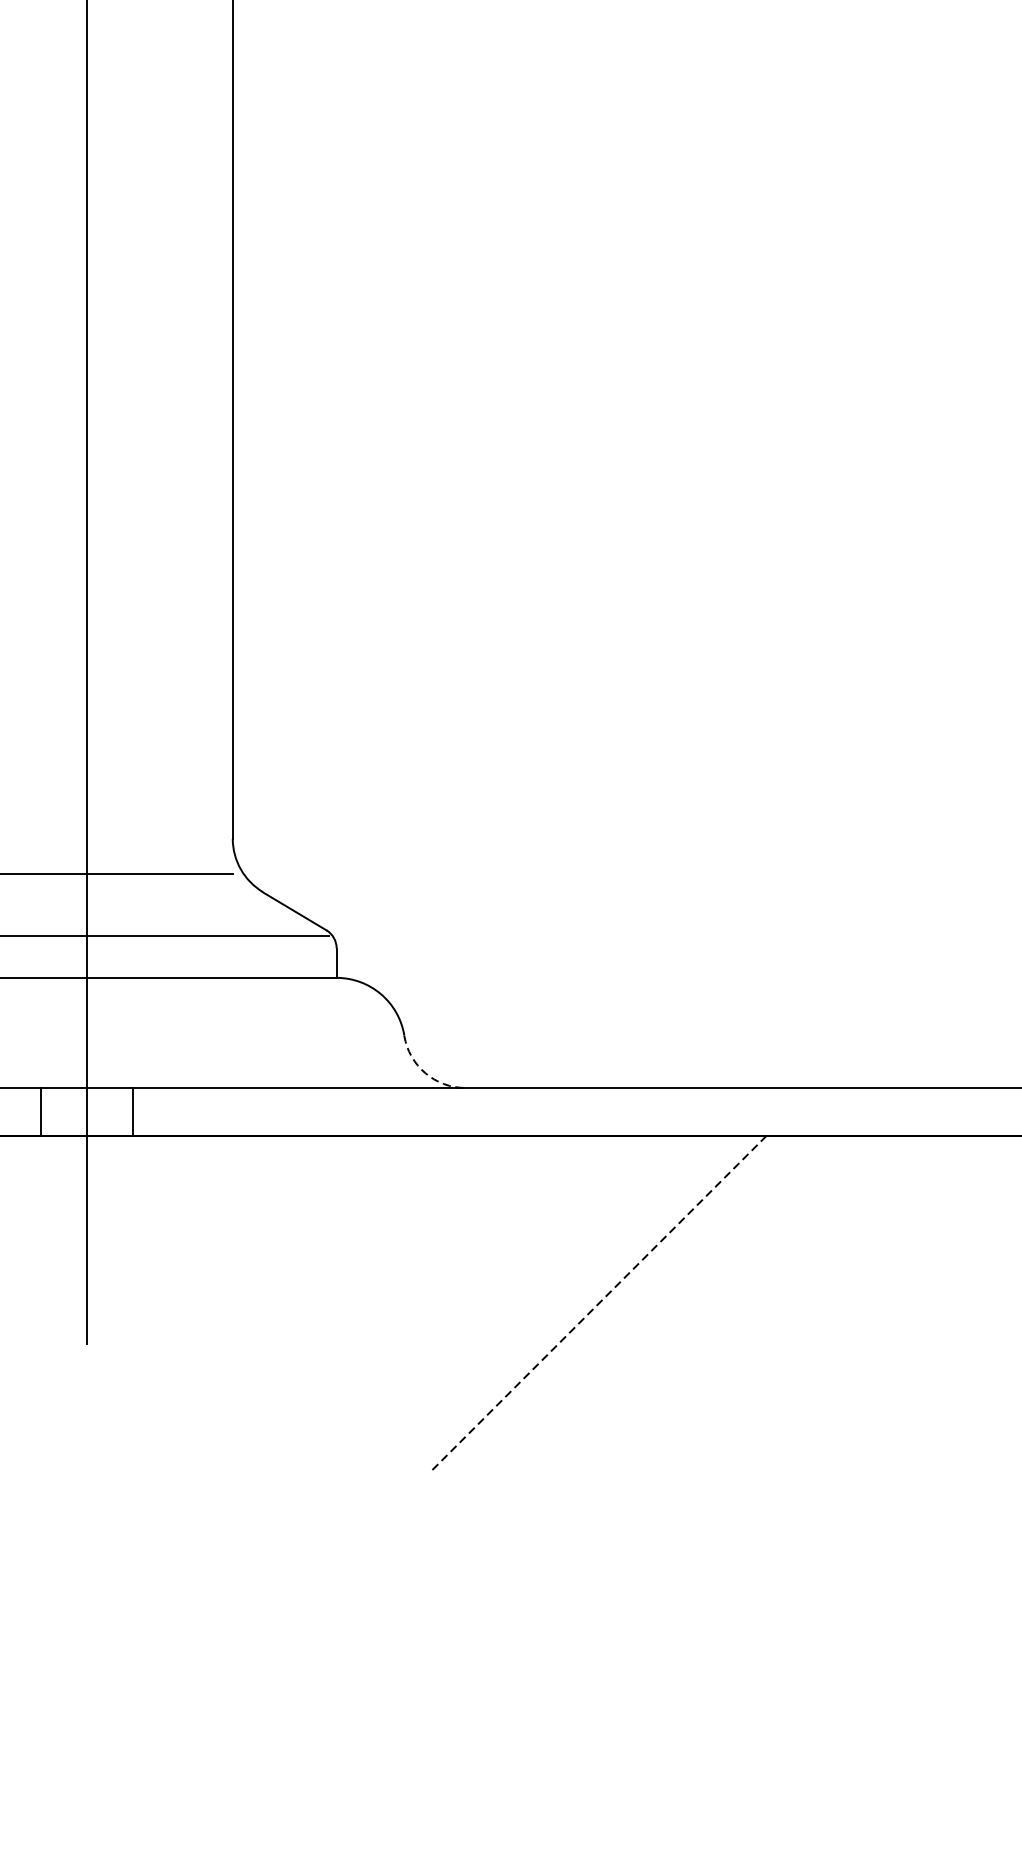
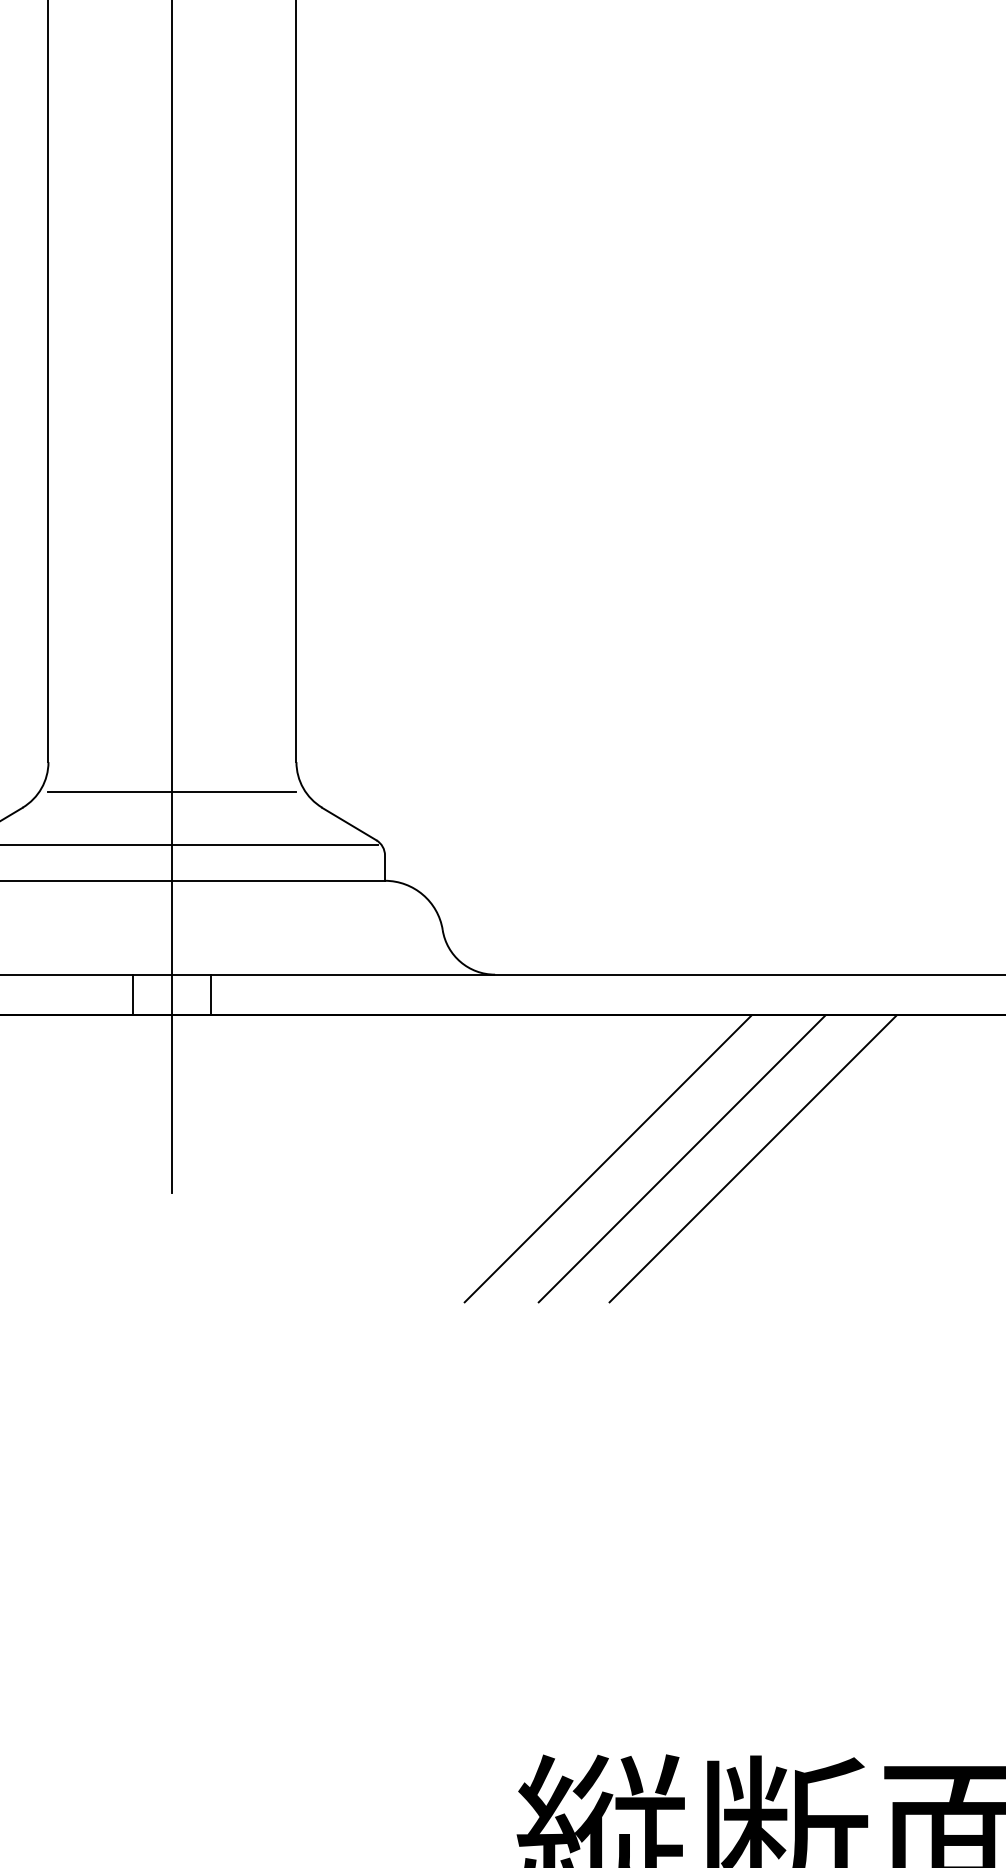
arc: (425, 1073) -> (460, 962), dashed -> solid
line: (598, 1303) -> (608, 1158), dashed -> solid
line: (684, 1303) -> (681, 1158), added
line: (767, 1303) -> (752, 1158), added

